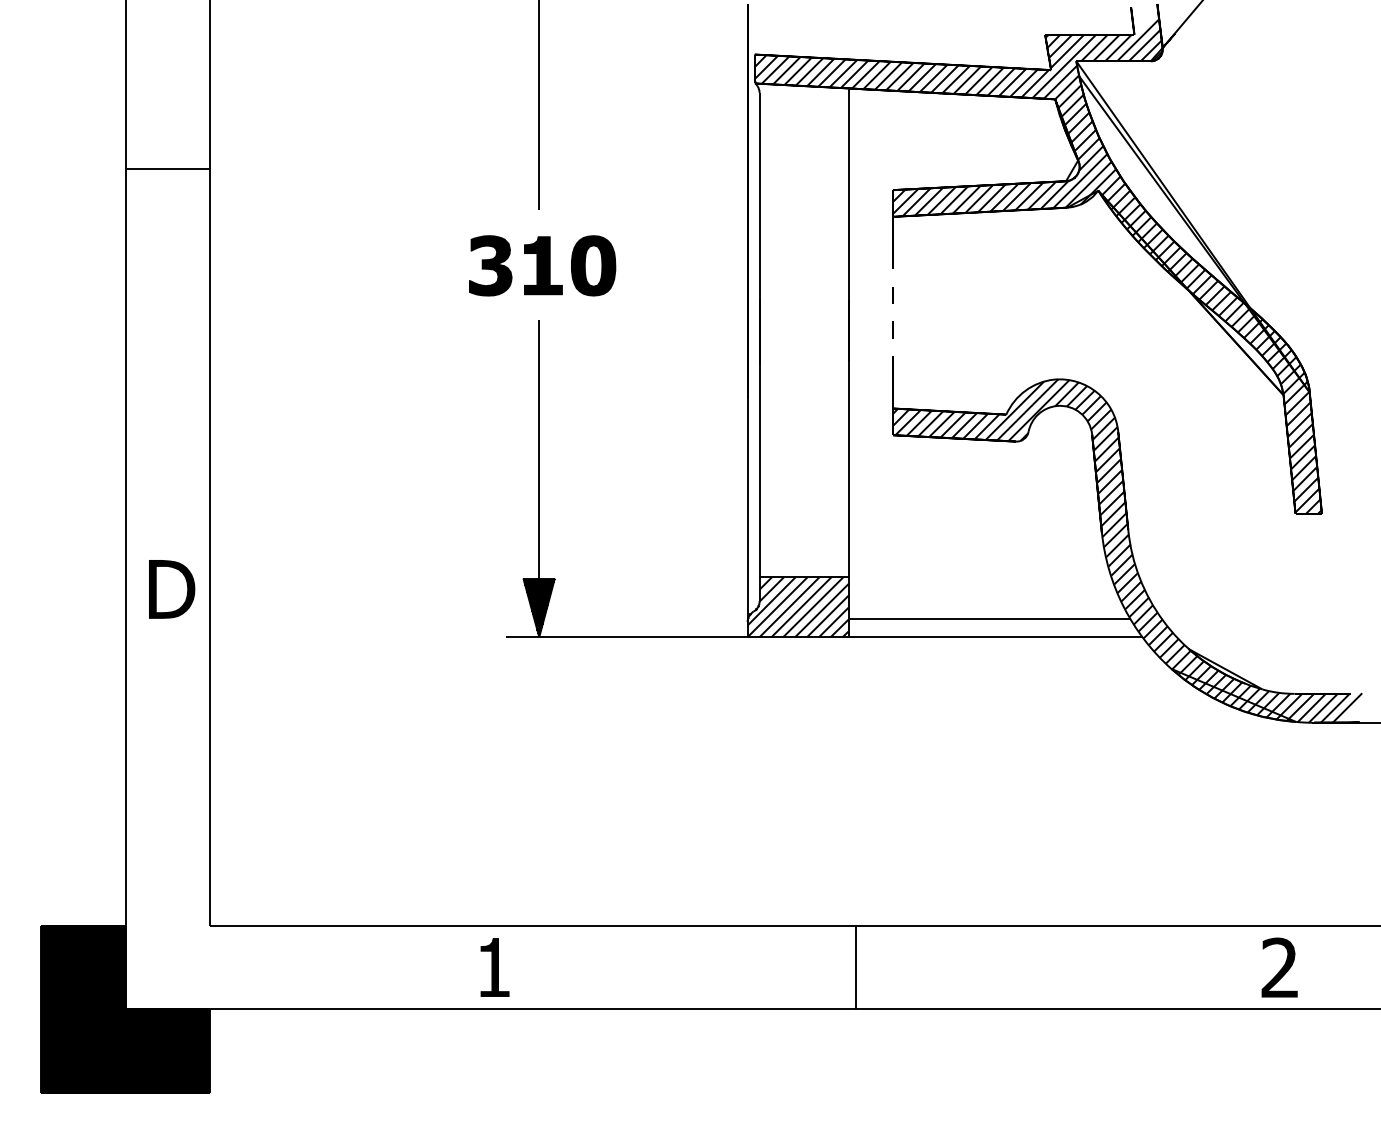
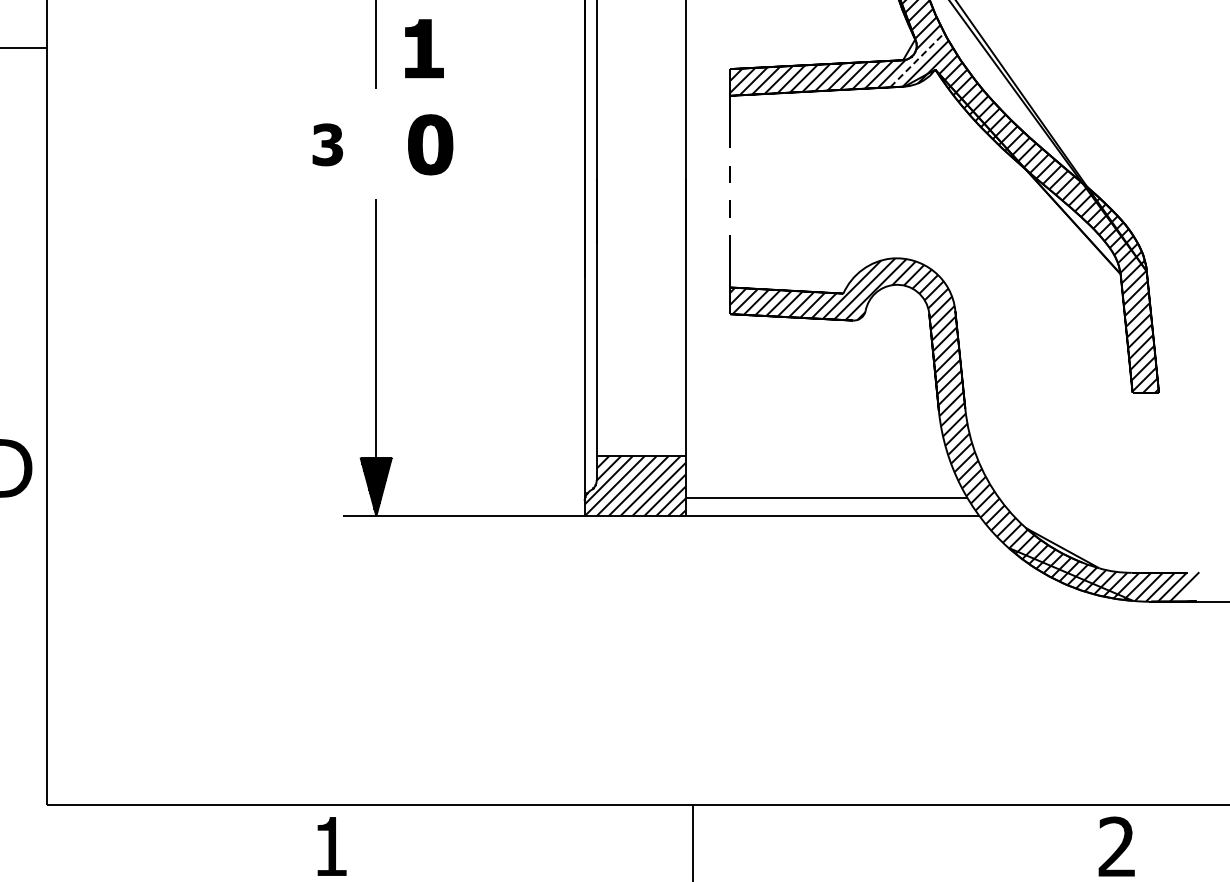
line: (1080, 180) -> (917, 59), solid -> dashed
part: (490, 265) -> (327, 144), size x0.7
part: (543, 265) -> (424, 48), moved

